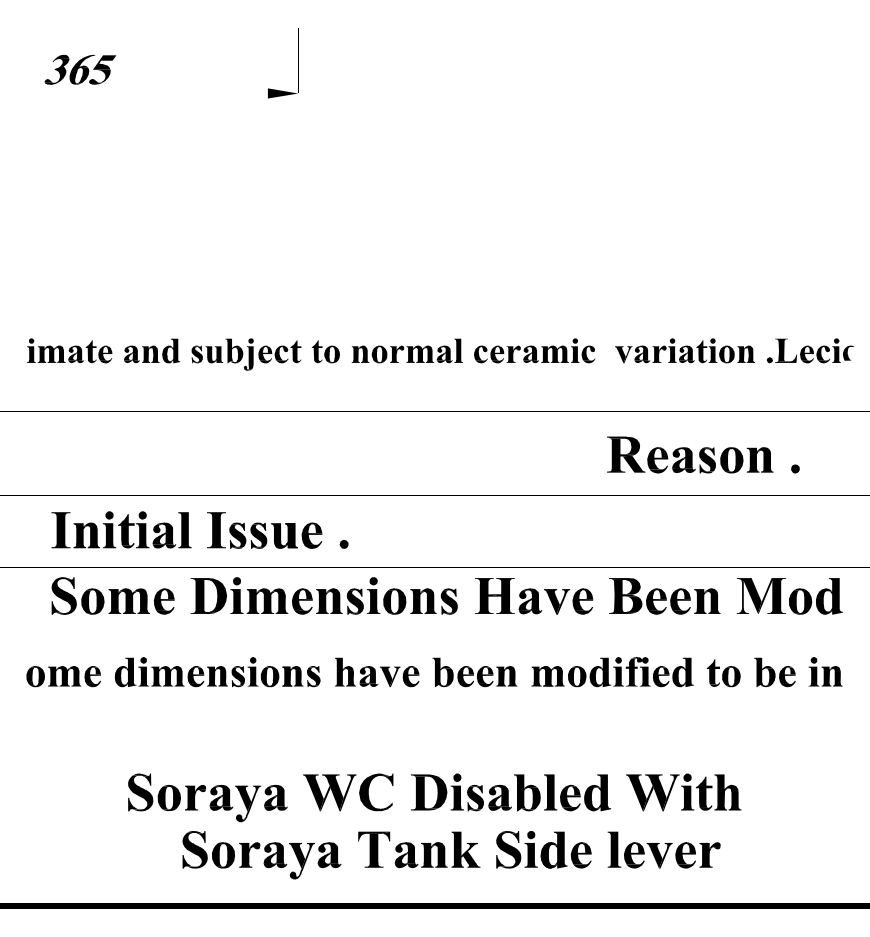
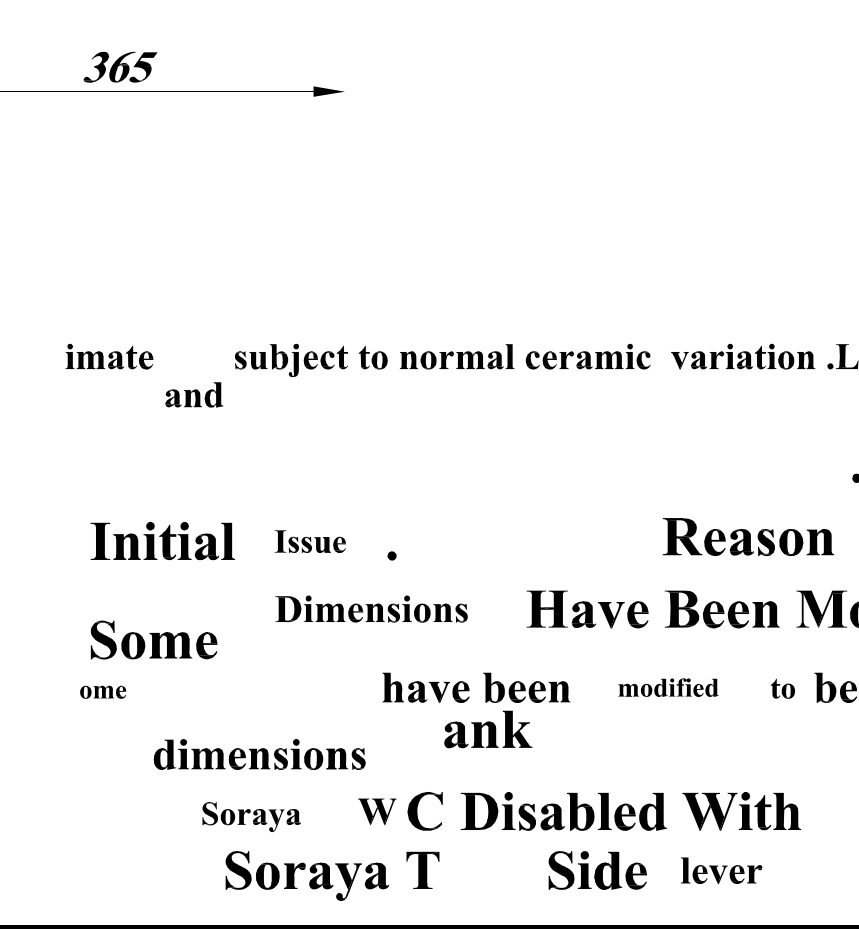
part: (152, 350) -> (194, 394), moved
part: (690, 454) -> (748, 536), moved
part: (264, 530) -> (310, 541), size x0.6
part: (112, 595) -> (153, 639), moved
part: (323, 595) -> (370, 608), size x0.7
part: (217, 672) -> (259, 754), moved
part: (612, 672) -> (668, 687), size x0.6
part: (723, 673) -> (782, 688), size x0.7
part: (63, 676) -> (103, 692), size x0.6
part: (329, 792) -> (376, 811), size x0.7
part: (207, 797) -> (251, 816), size x0.6
part: (437, 849) -> (488, 729), moved
part: (663, 849) -> (720, 870), size x0.7

